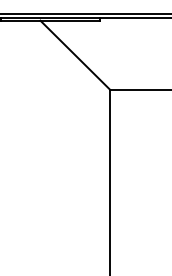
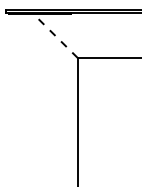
line: (74, 54) -> (55, 35), solid -> dashed

